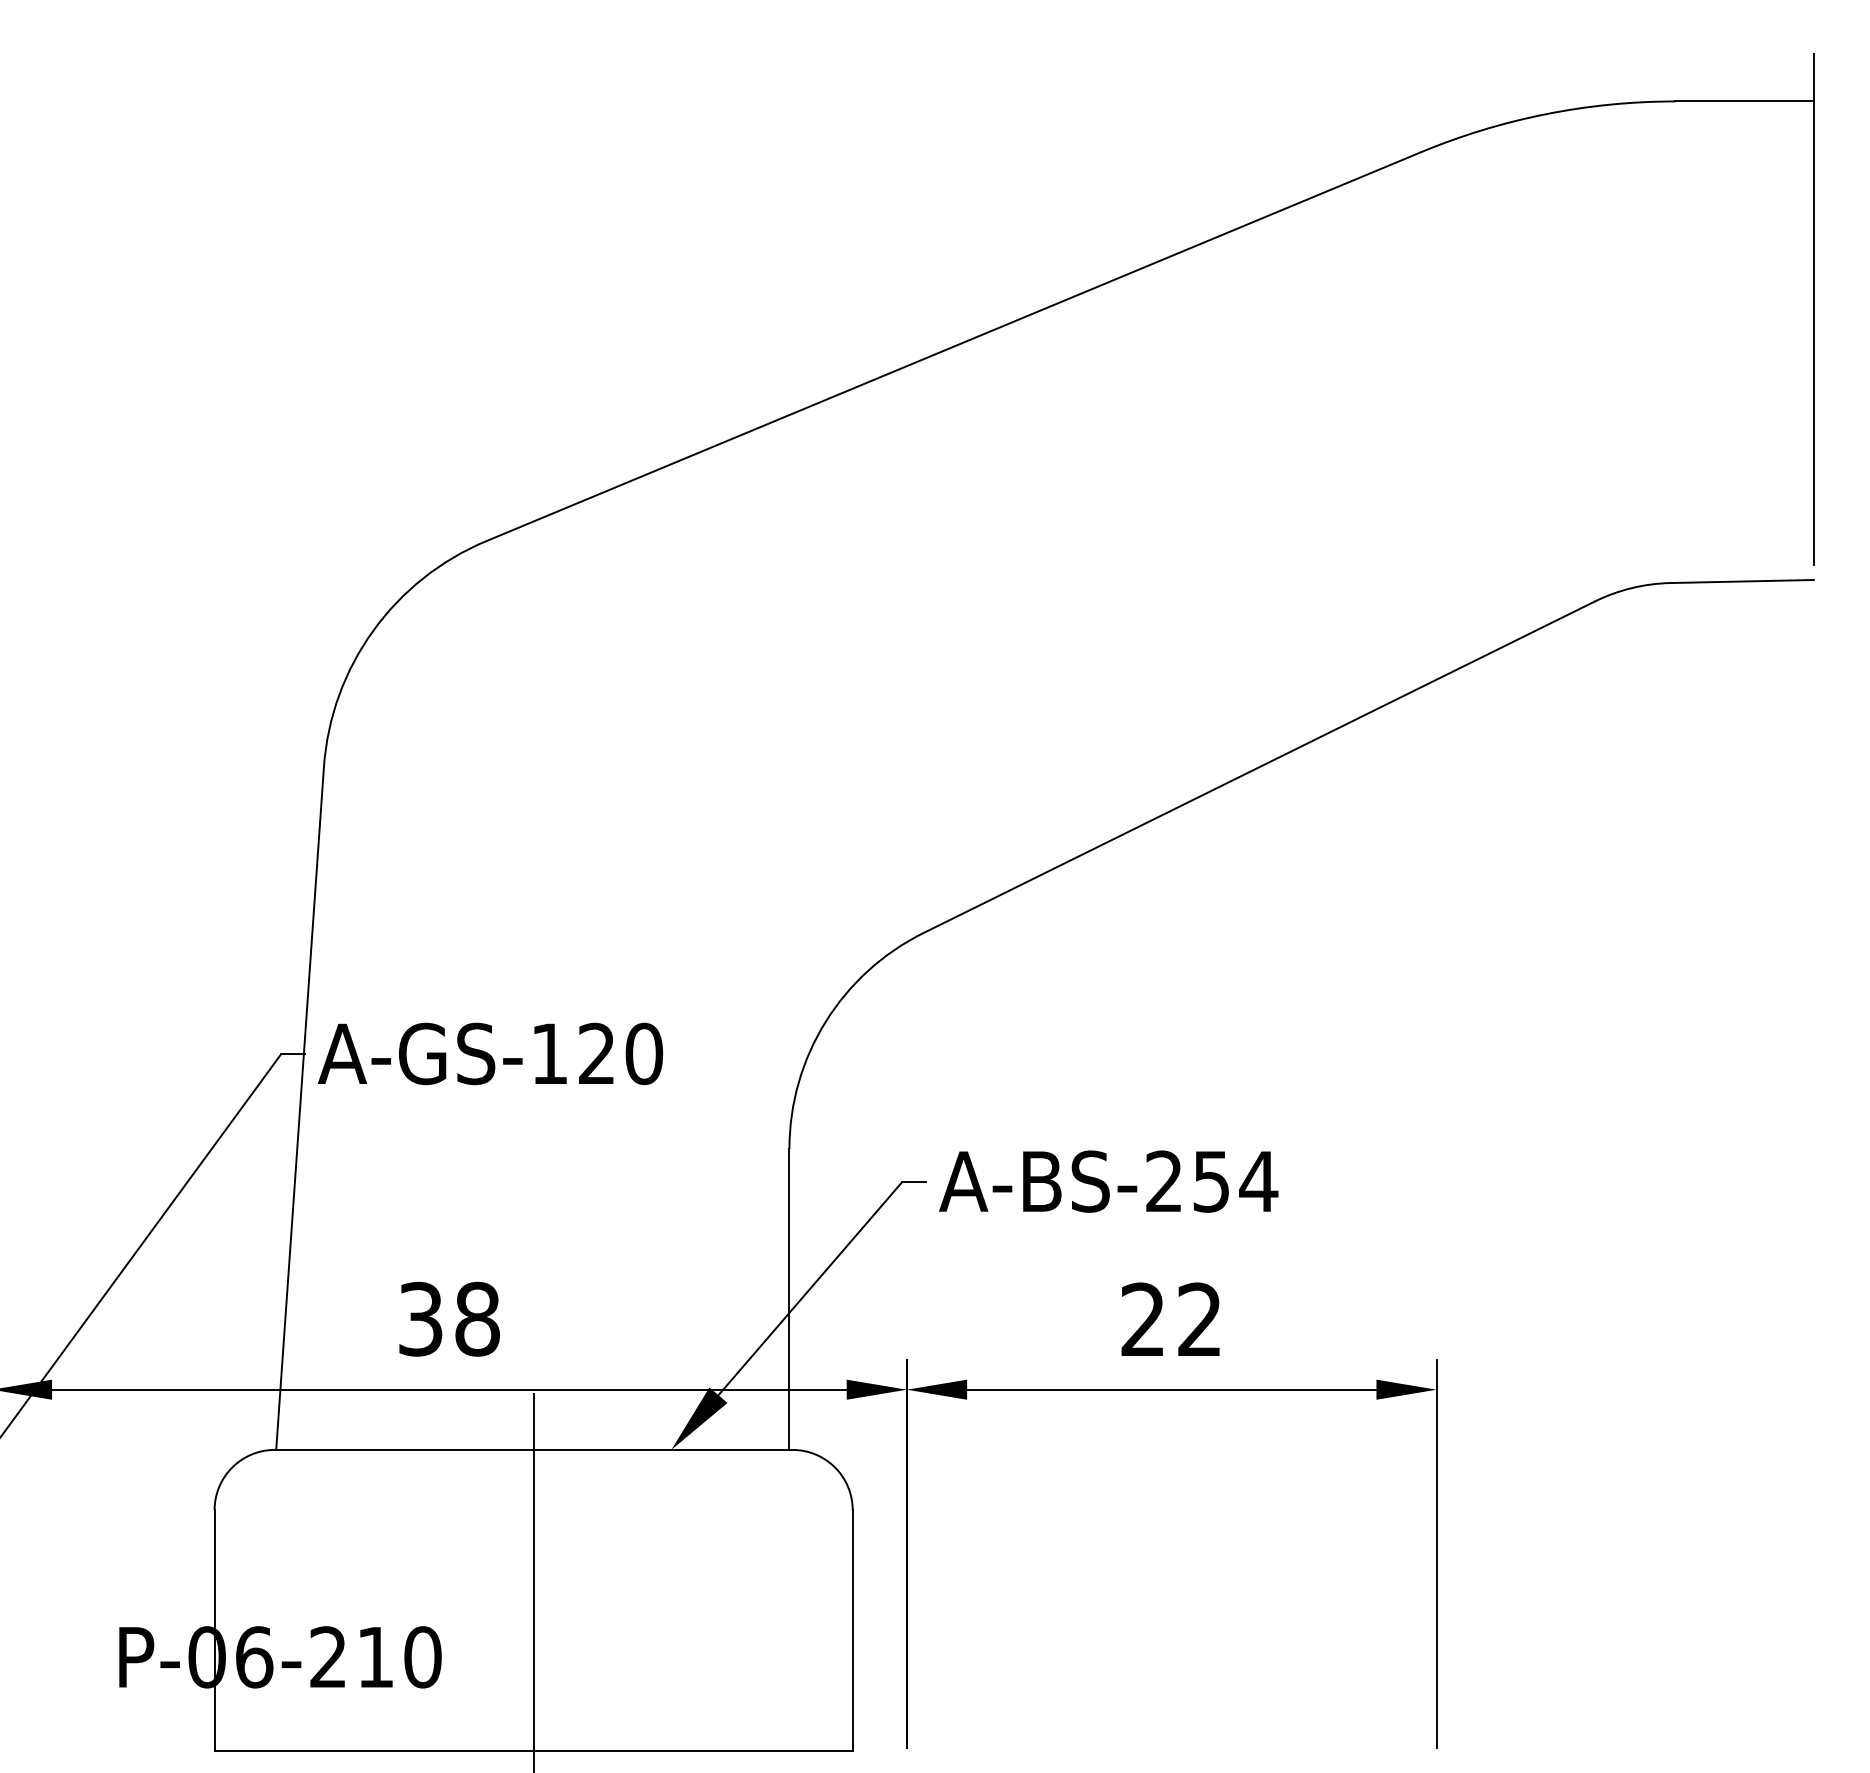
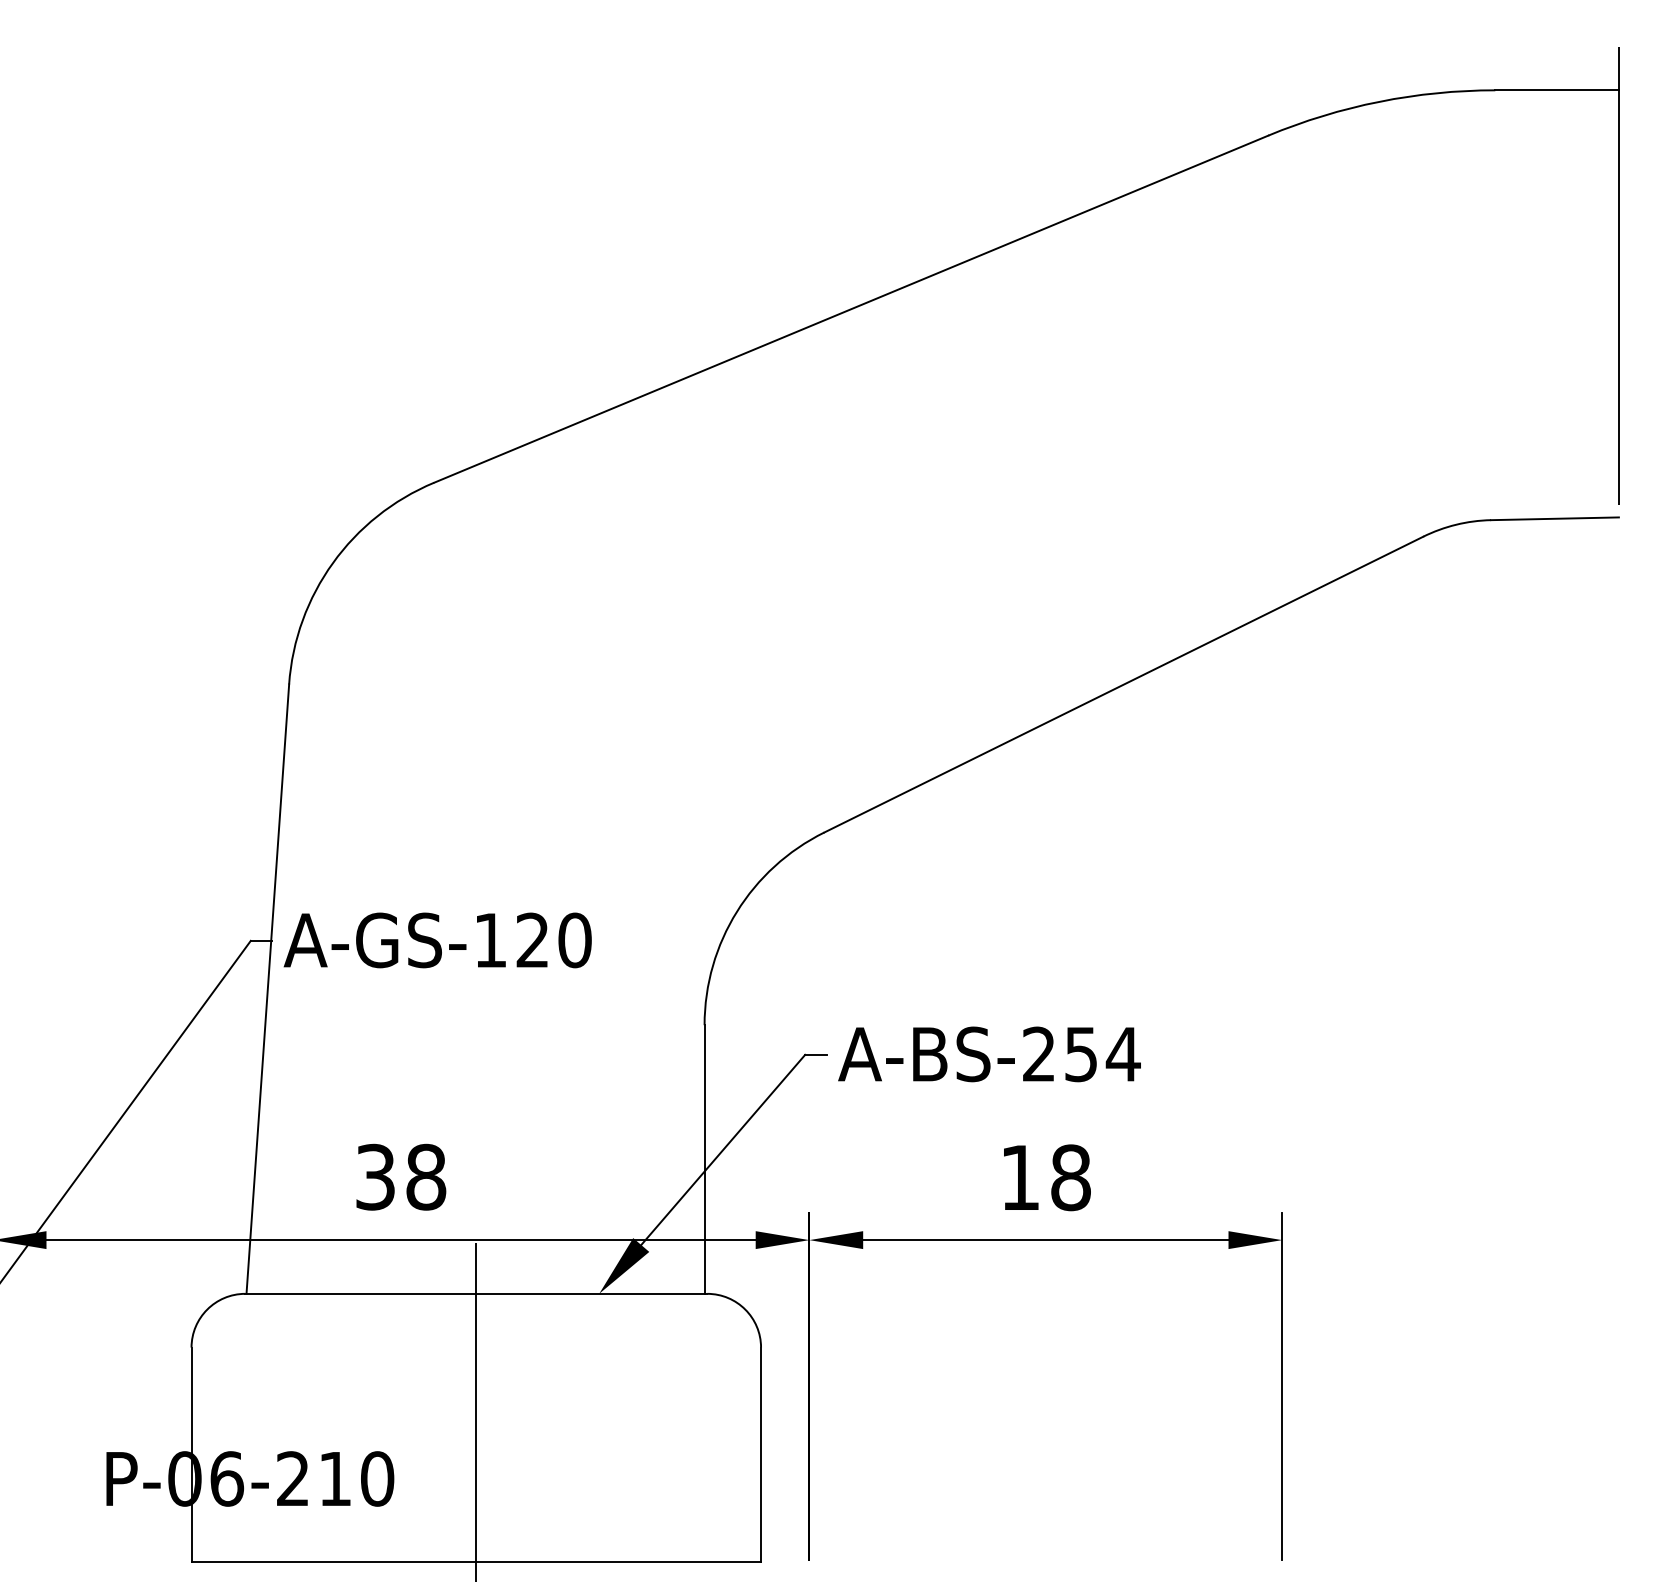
text: (1171, 1319) -> (1045, 1177), 22 -> 18

